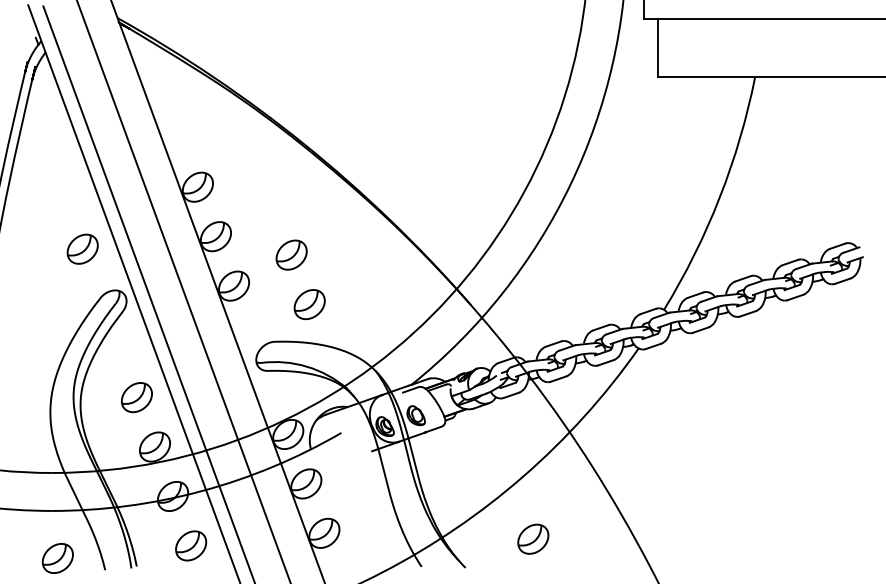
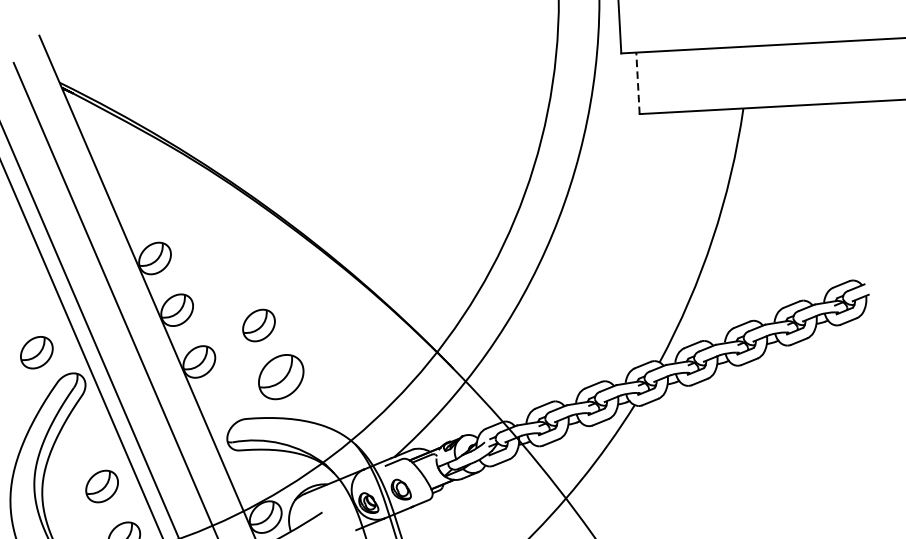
line: (657, 48) -> (637, 83), solid -> dashed
part: (82, 248) -> (36, 351), moved
part: (309, 304) -> (280, 377), size x1.4

